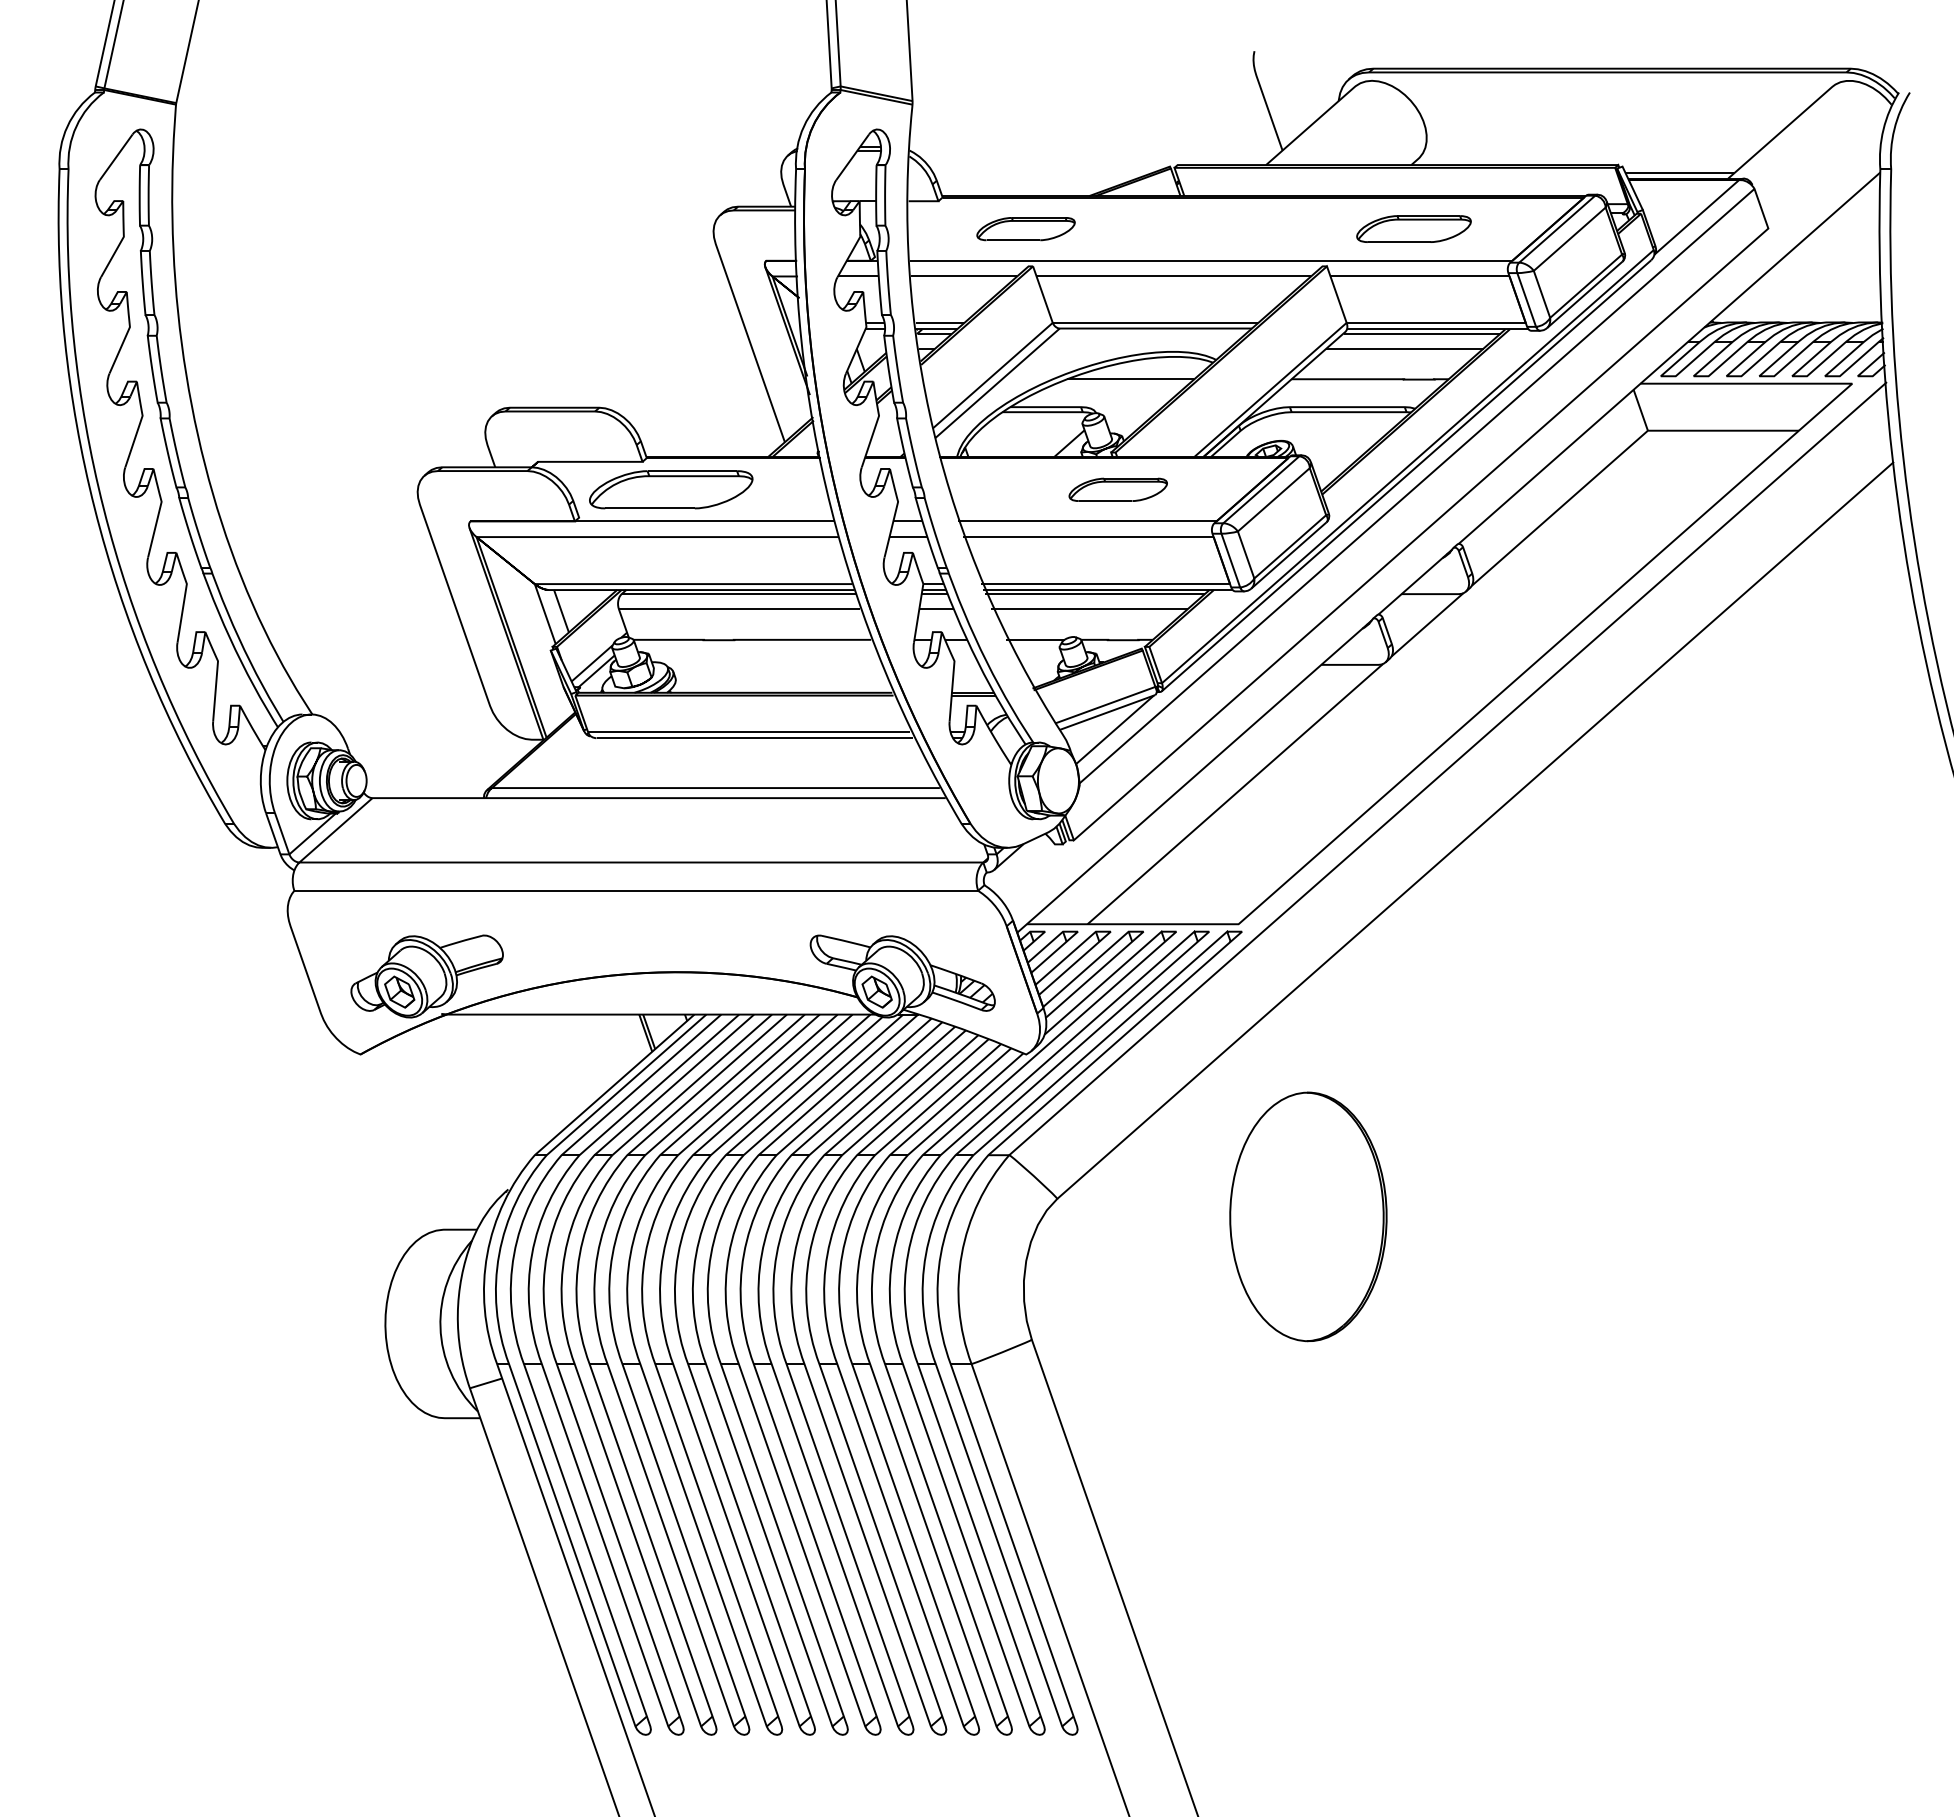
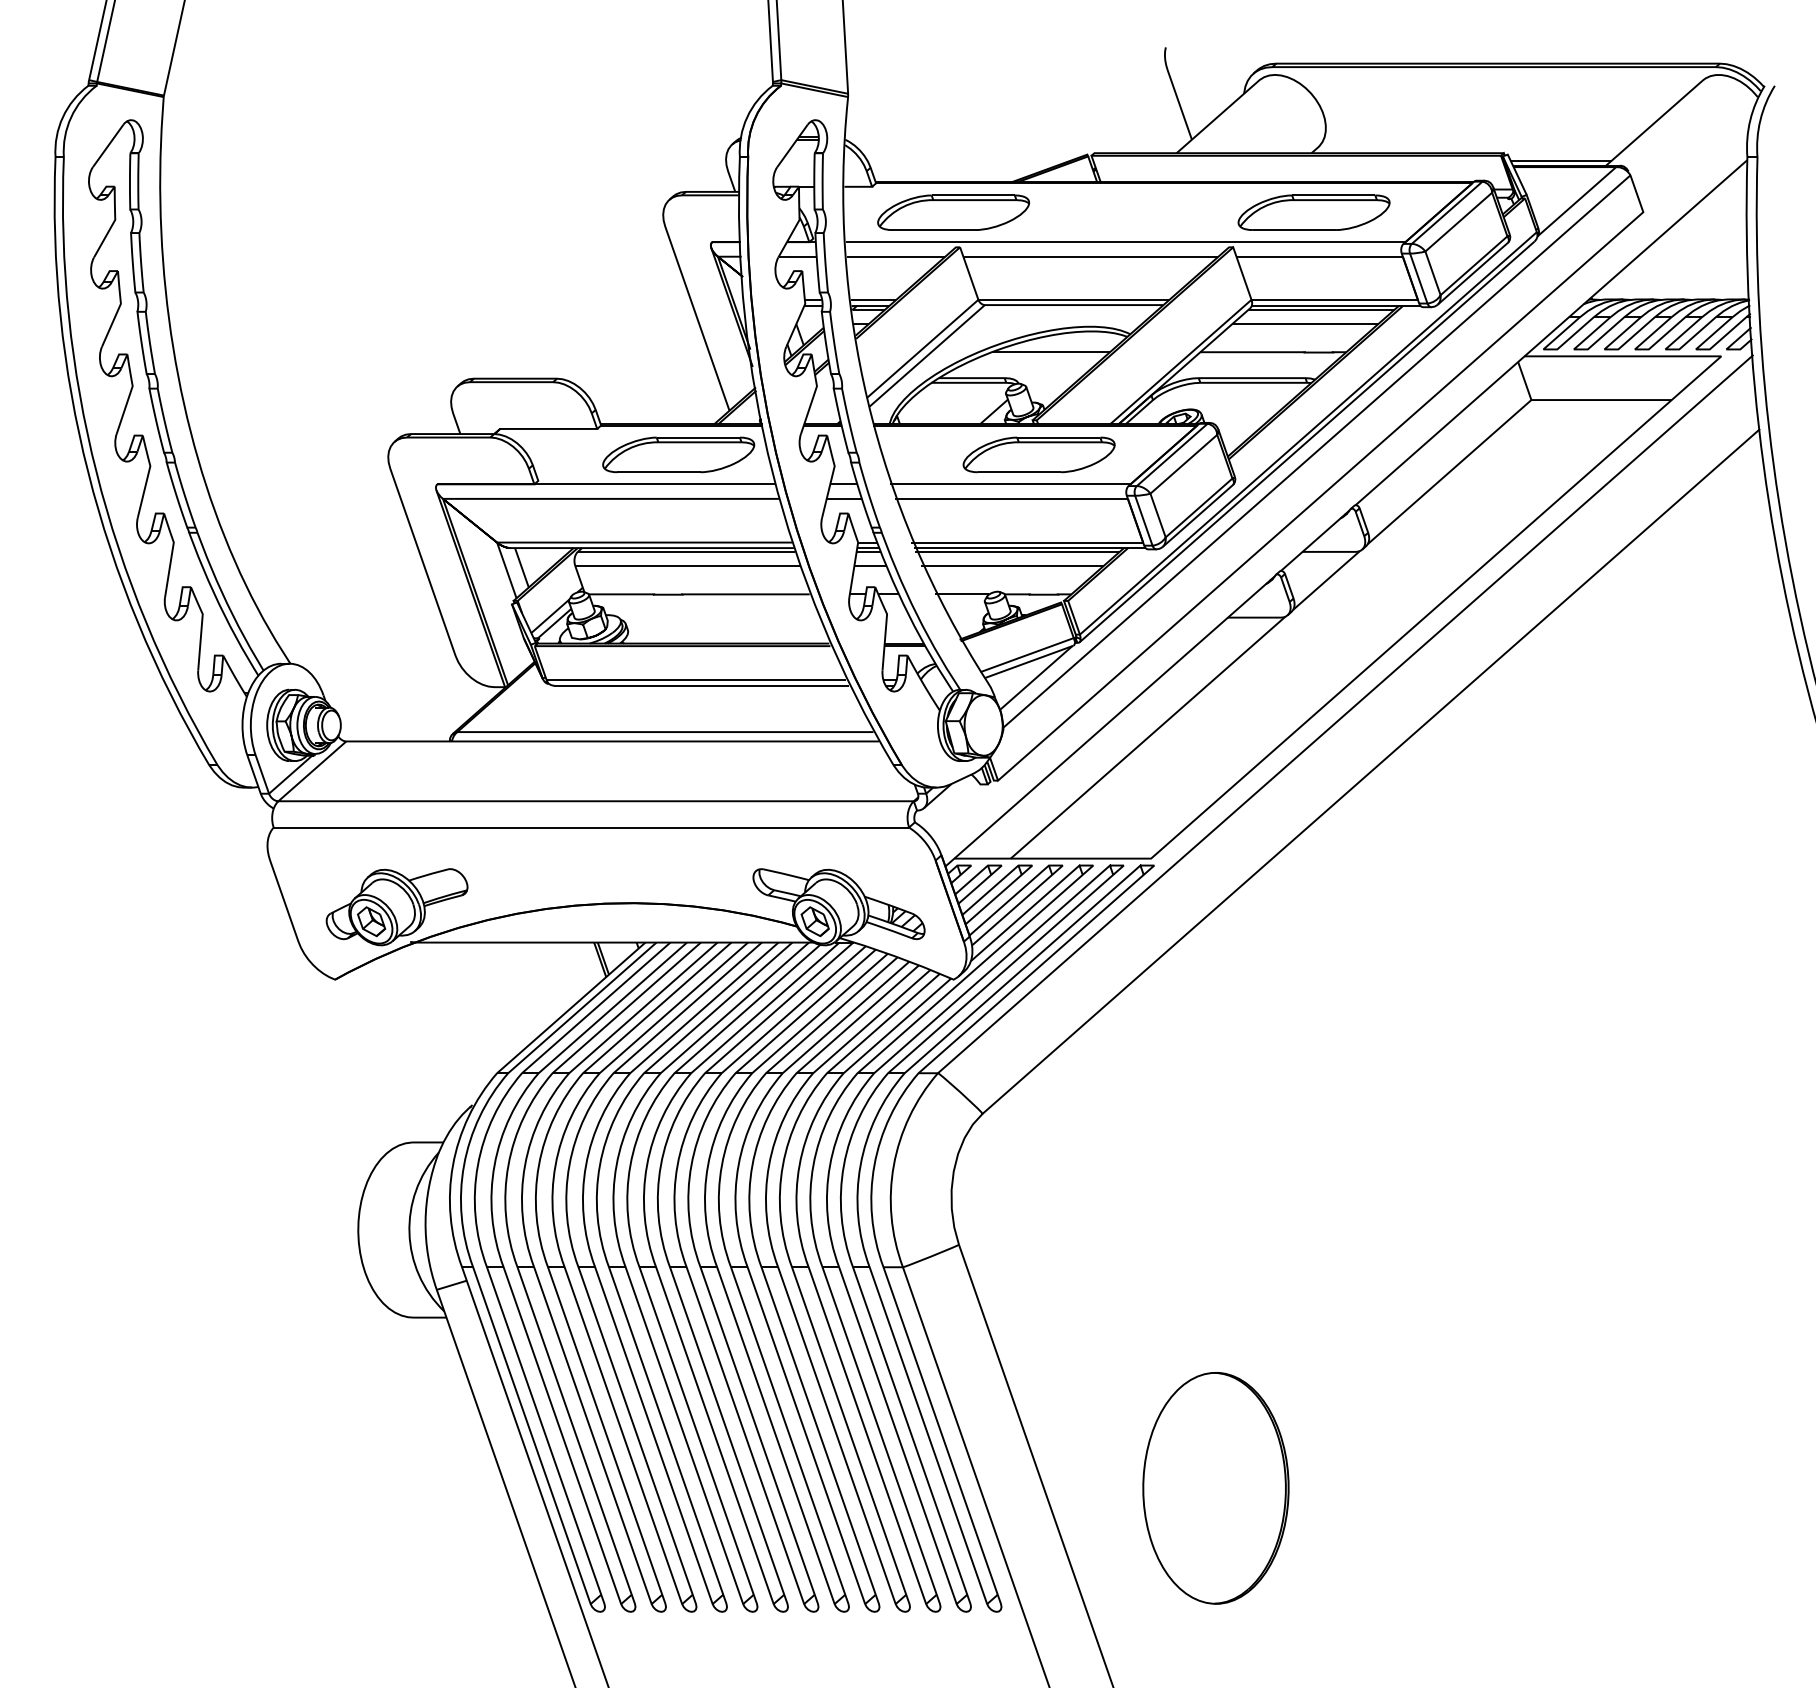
part: (1025, 228) -> (953, 212), size x1.67
part: (1413, 228) -> (1313, 212), size x1.43
part: (671, 489) -> (678, 454), moved
part: (1118, 489) -> (1039, 454), size x1.67
part: (1308, 1216) -> (1216, 1487), moved

